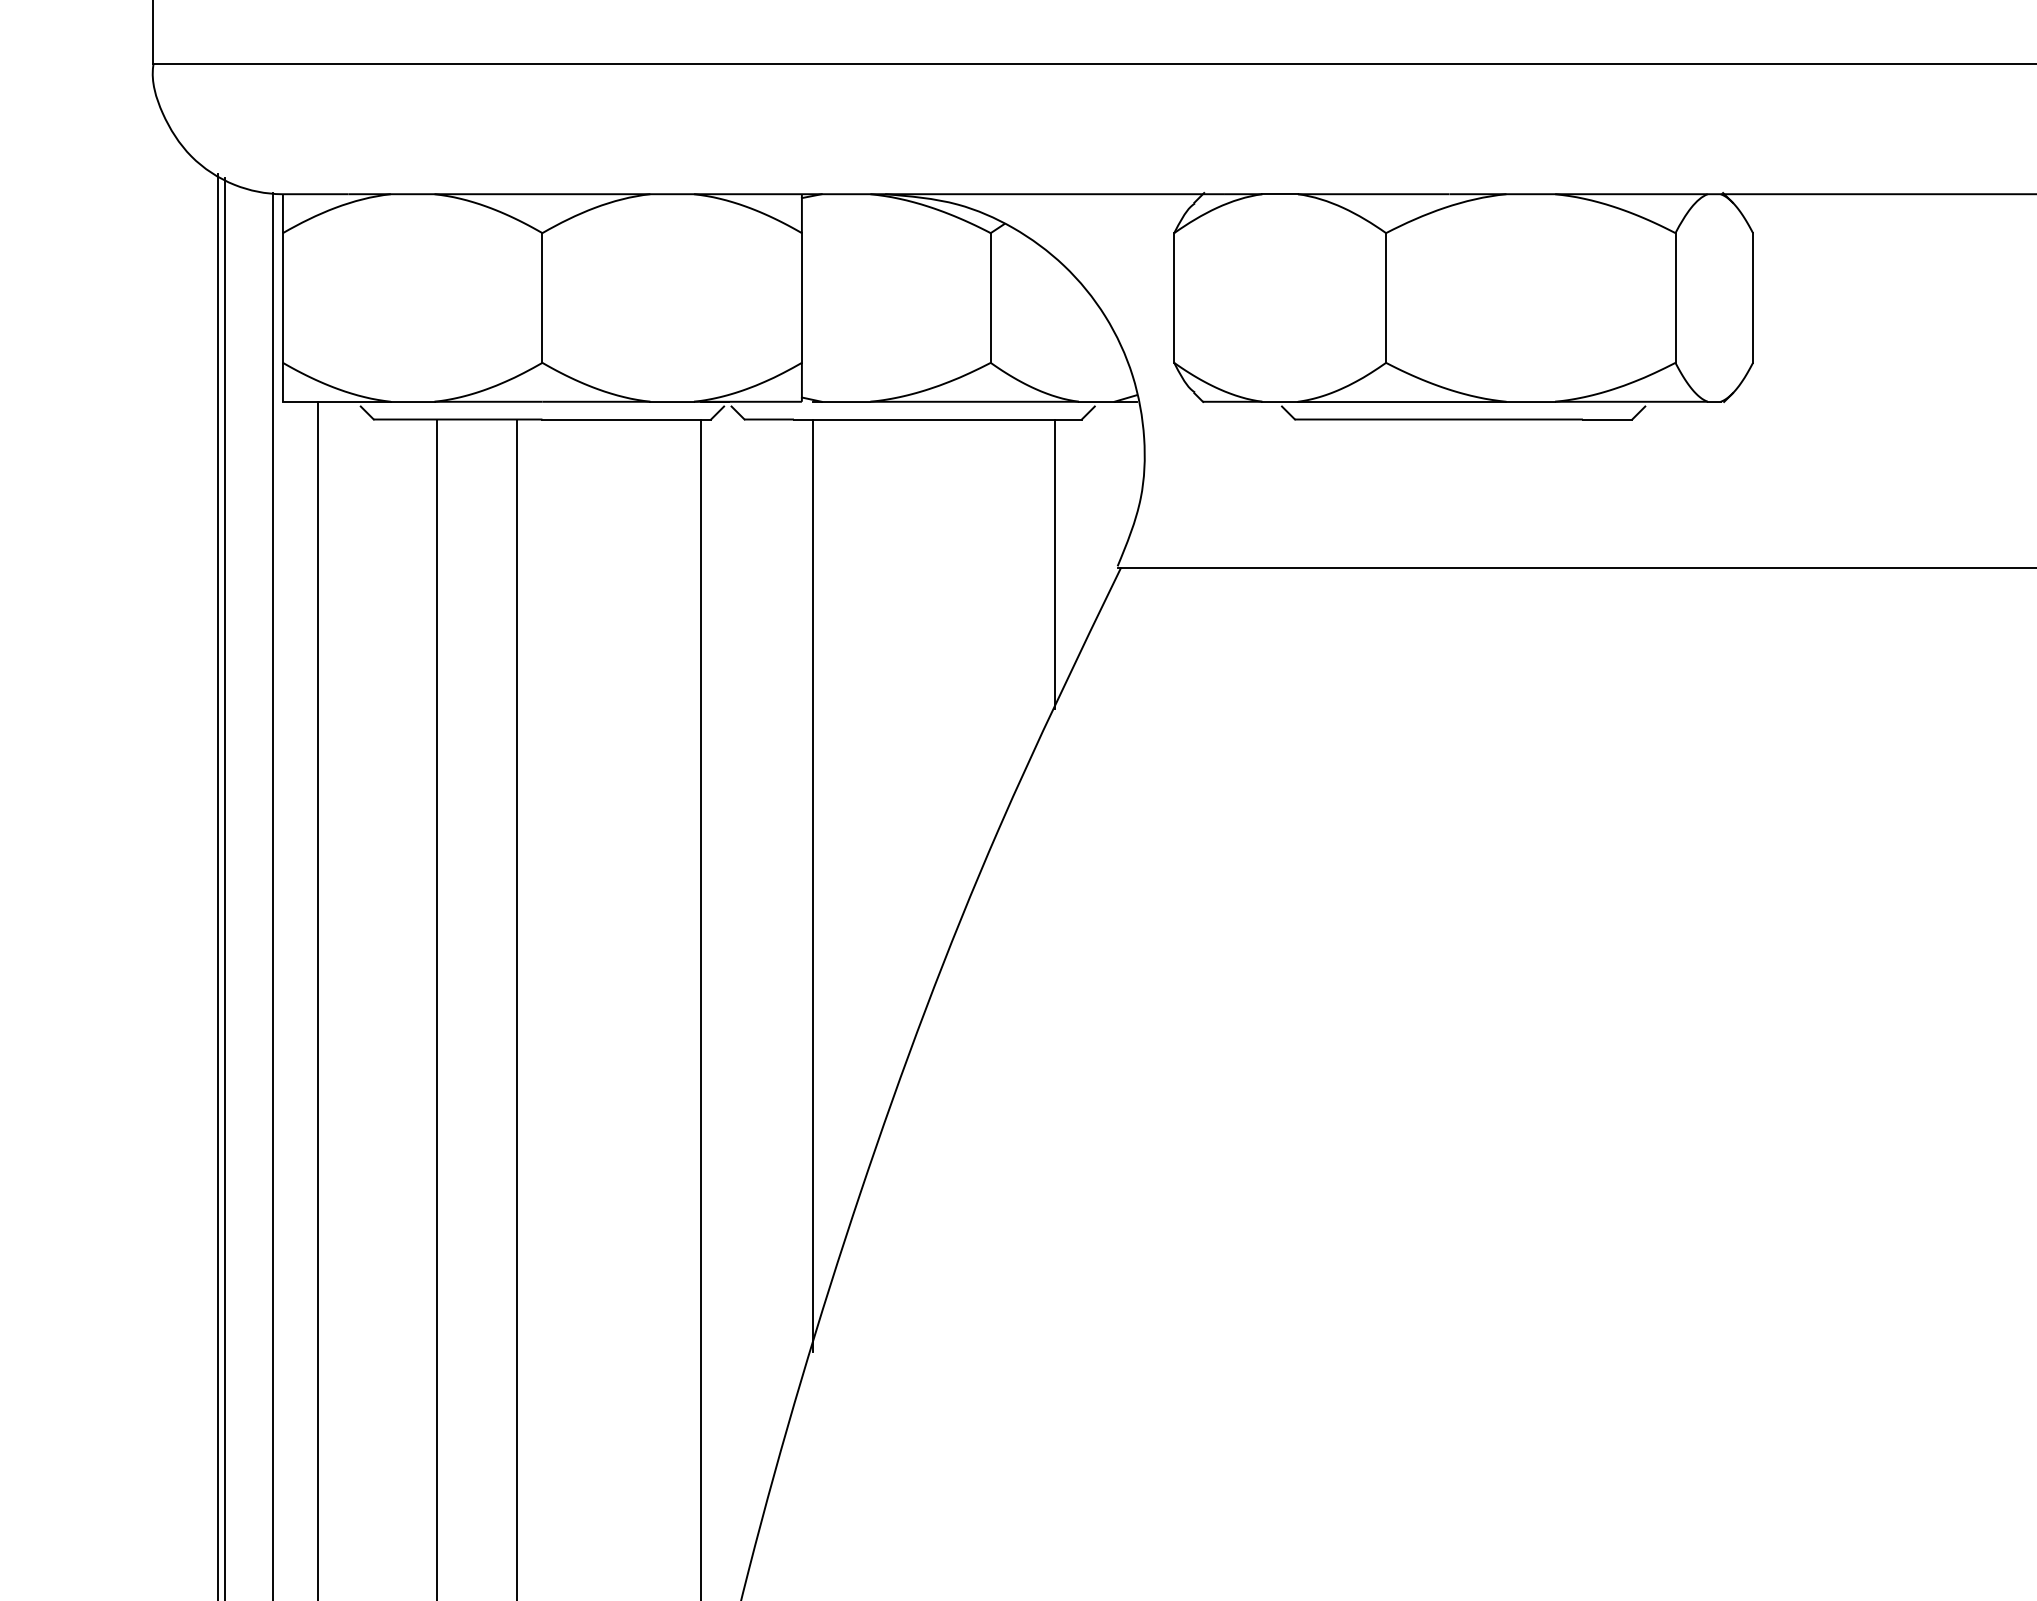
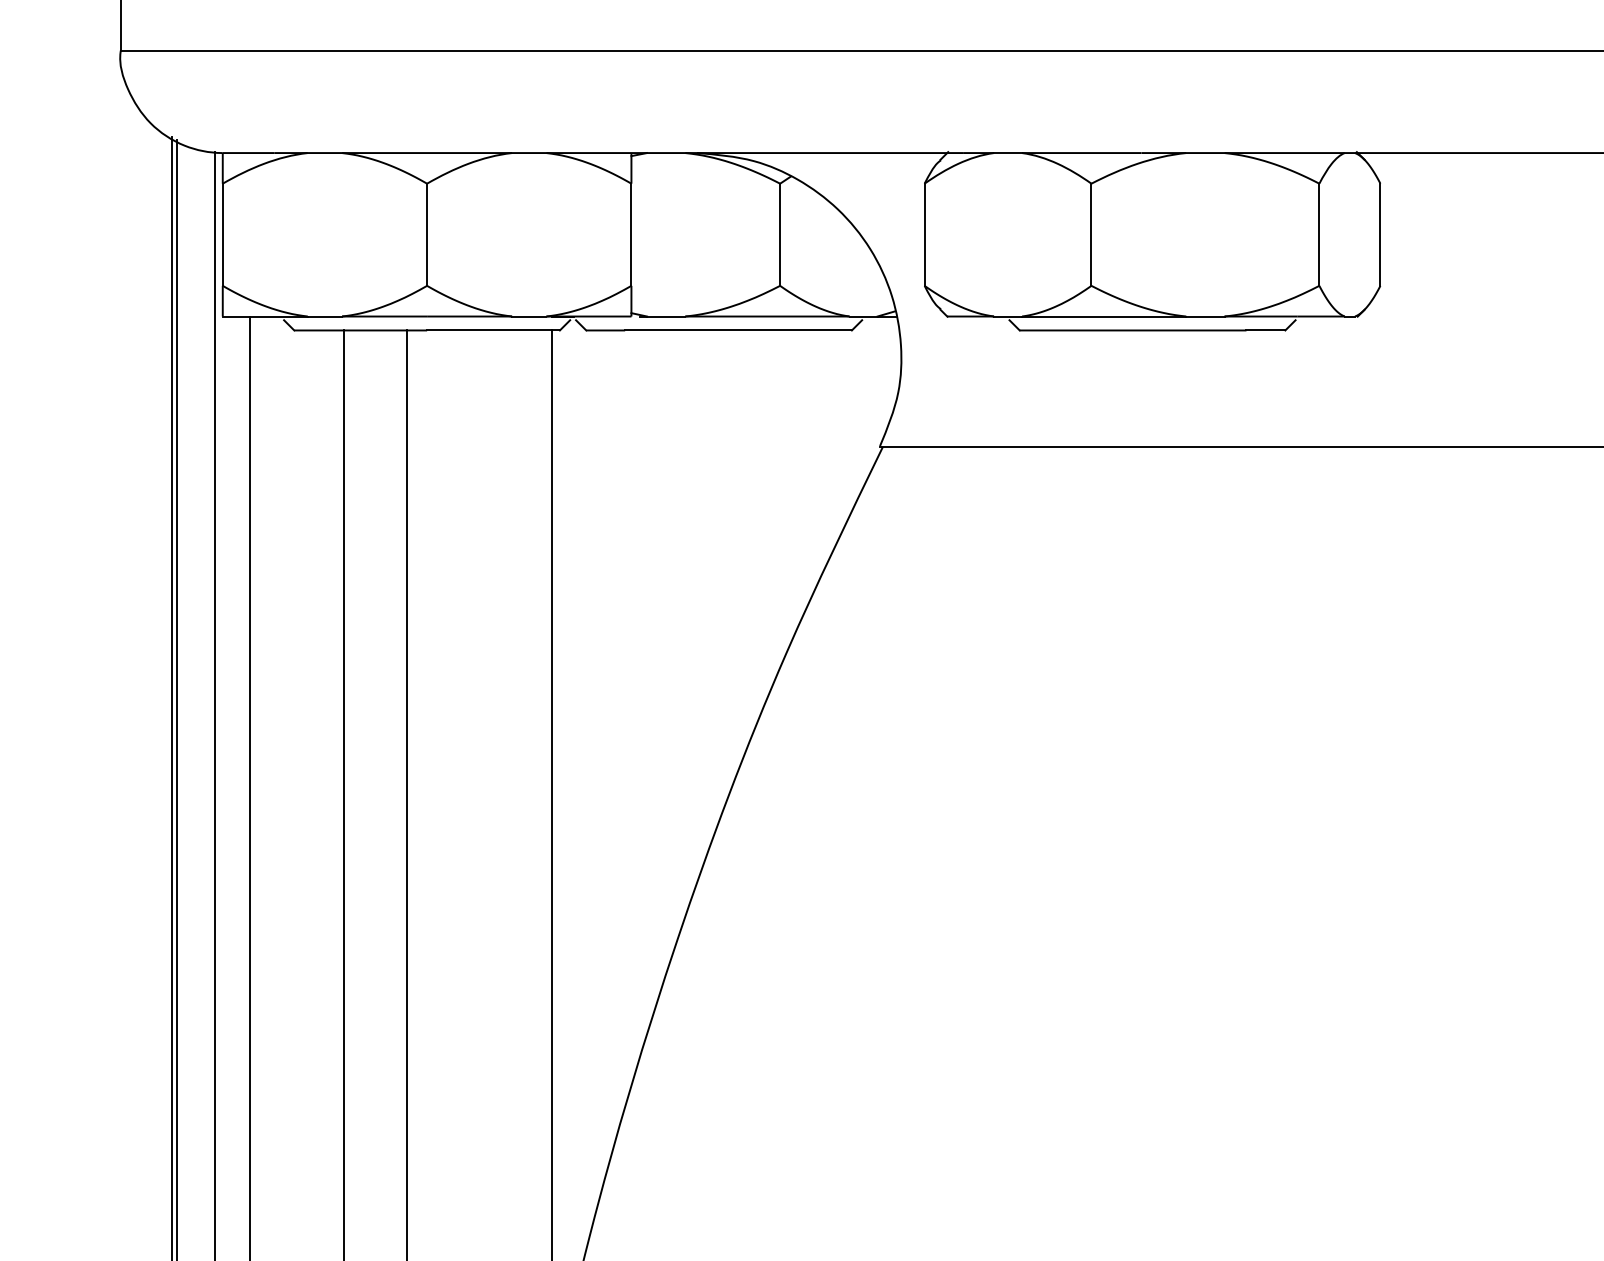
line: (1055, 563) -> (831, 443), removed
line: (813, 885) -> (640, 697), removed

